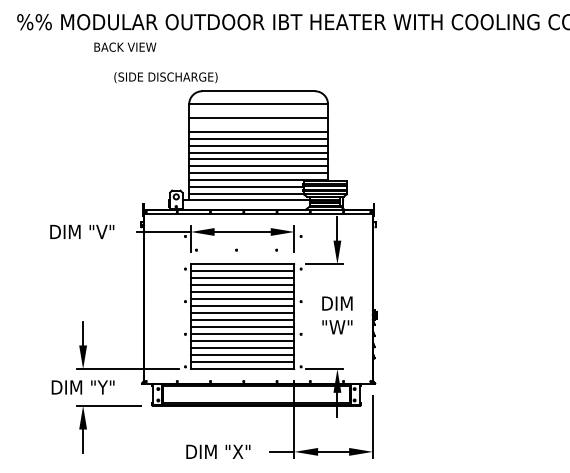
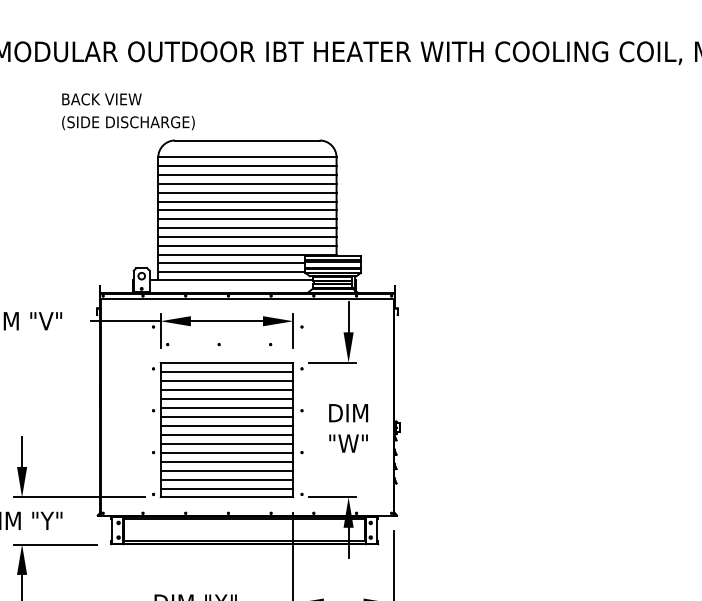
text: (125, 46) -> (102, 98), moved
line: (258, 111) -> (247, 166), added
line: (258, 125) -> (247, 184), added

